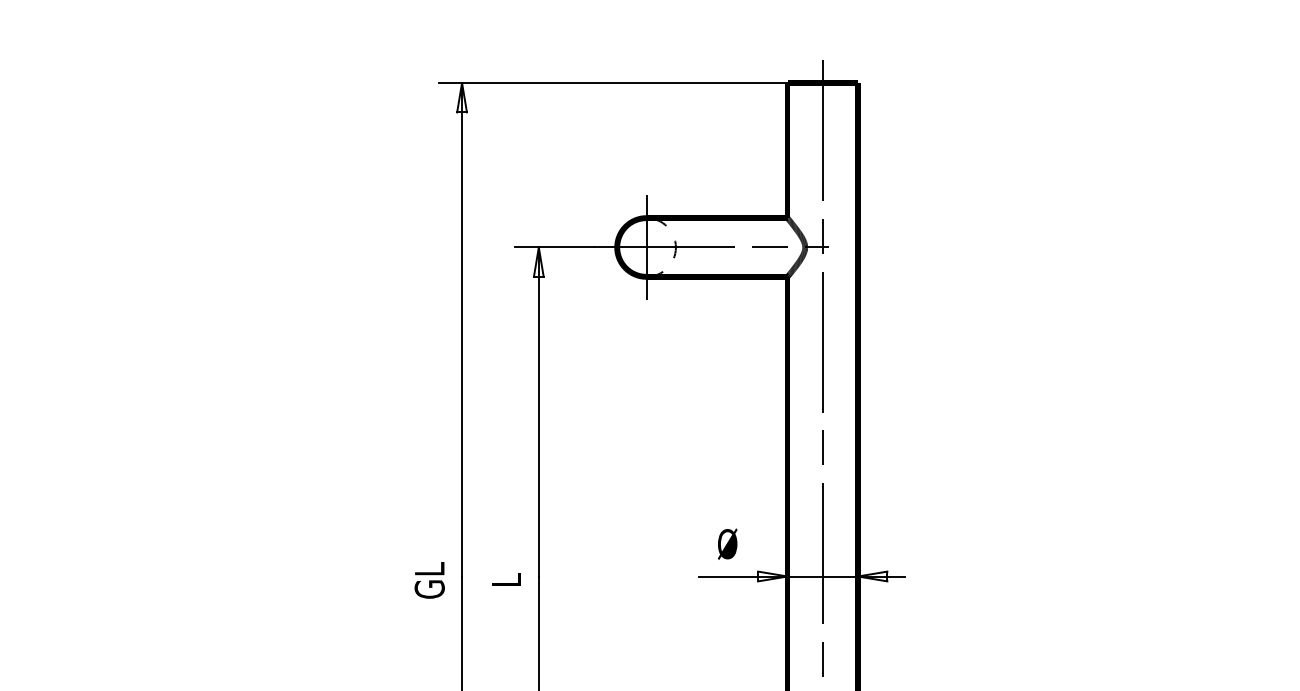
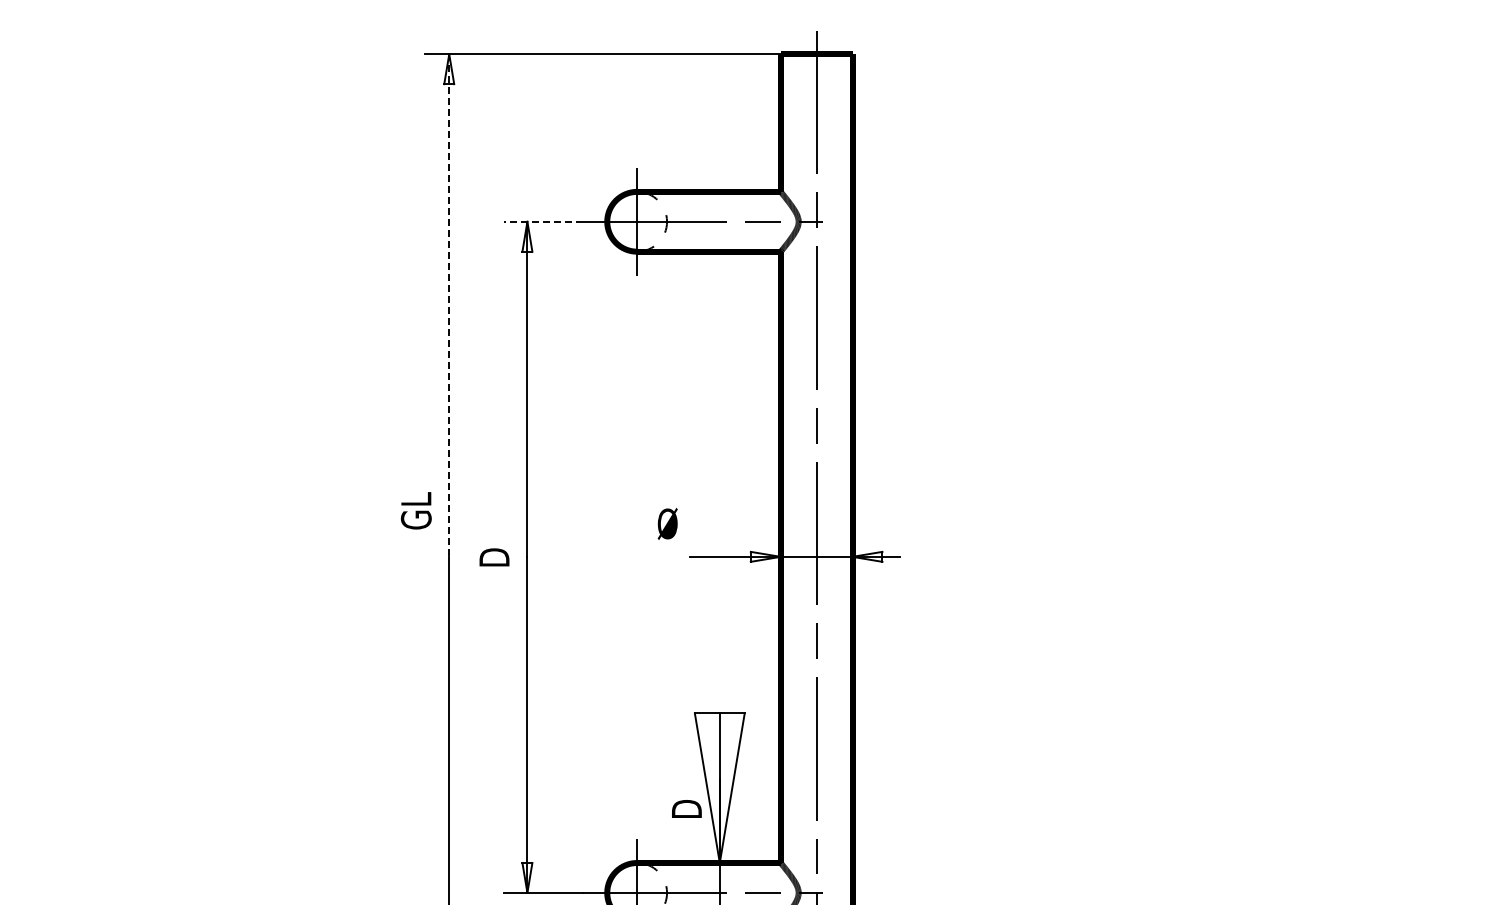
line: (554, 247) -> (543, 221), solid -> dashed
line: (462, 329) -> (449, 305), solid -> dashed
text: (727, 543) -> (667, 523), moved
text: (506, 577) -> (494, 557), L -> D
text: (429, 580) -> (416, 510), moved

